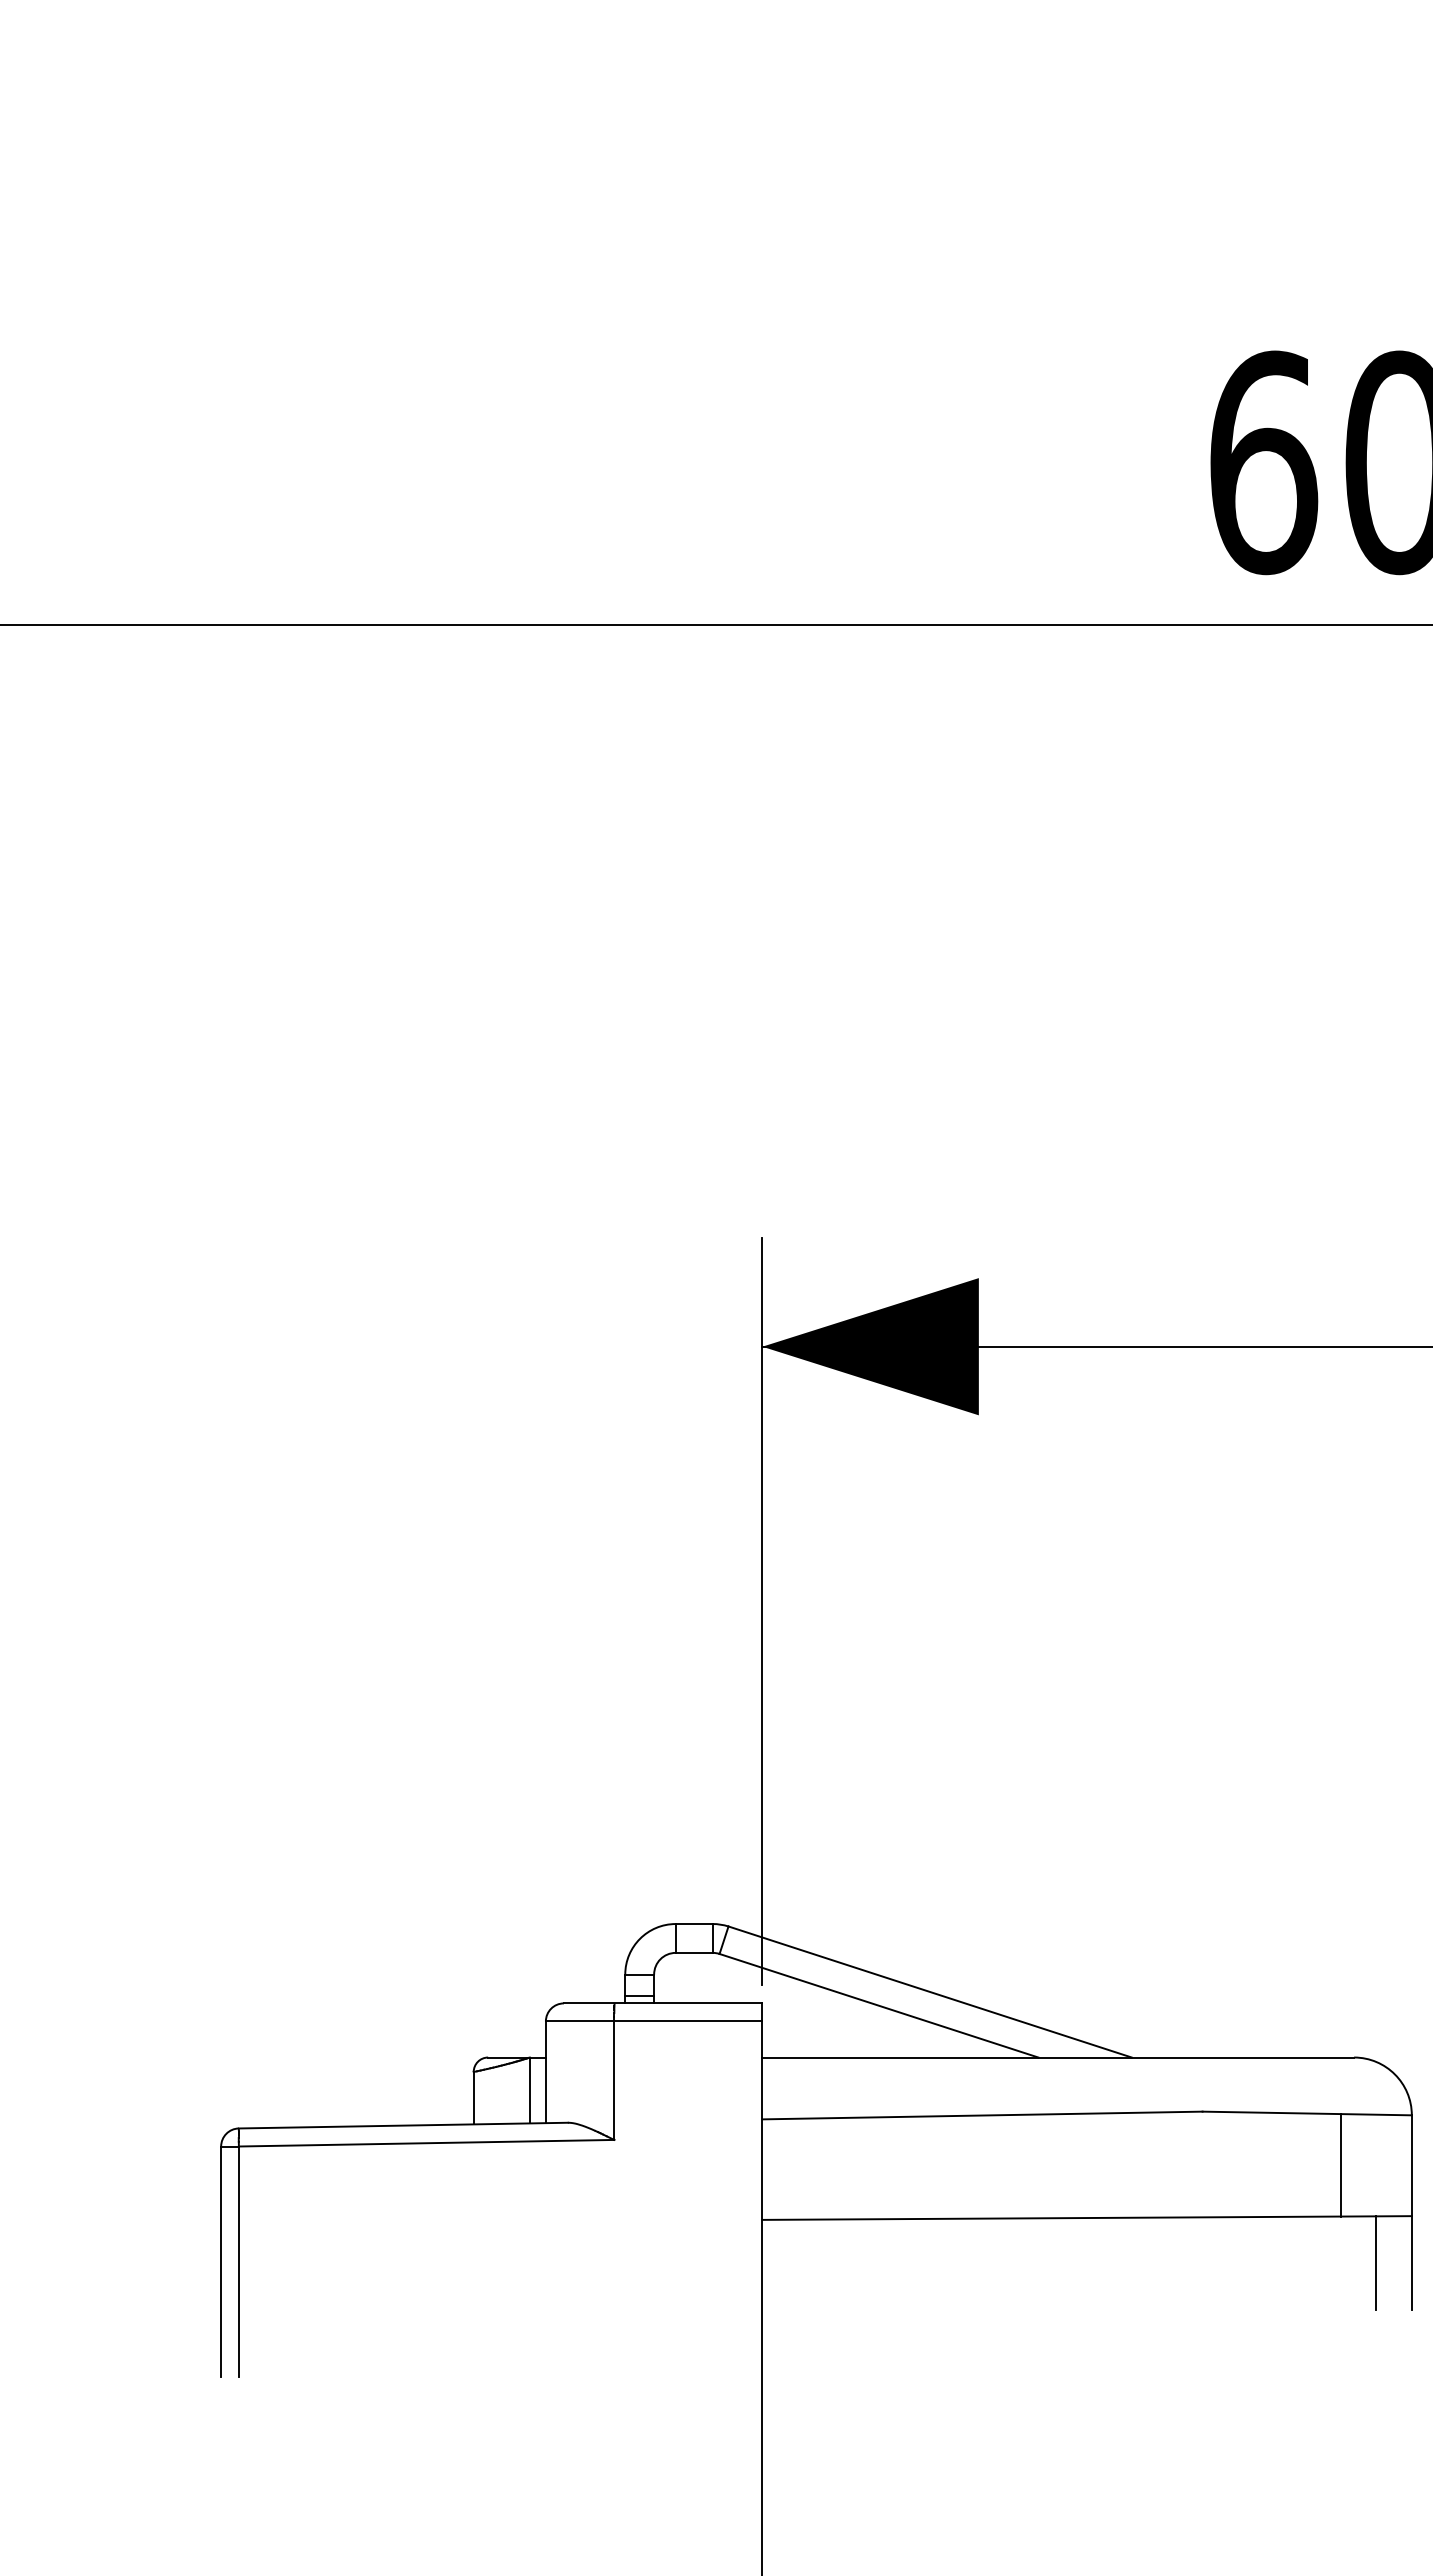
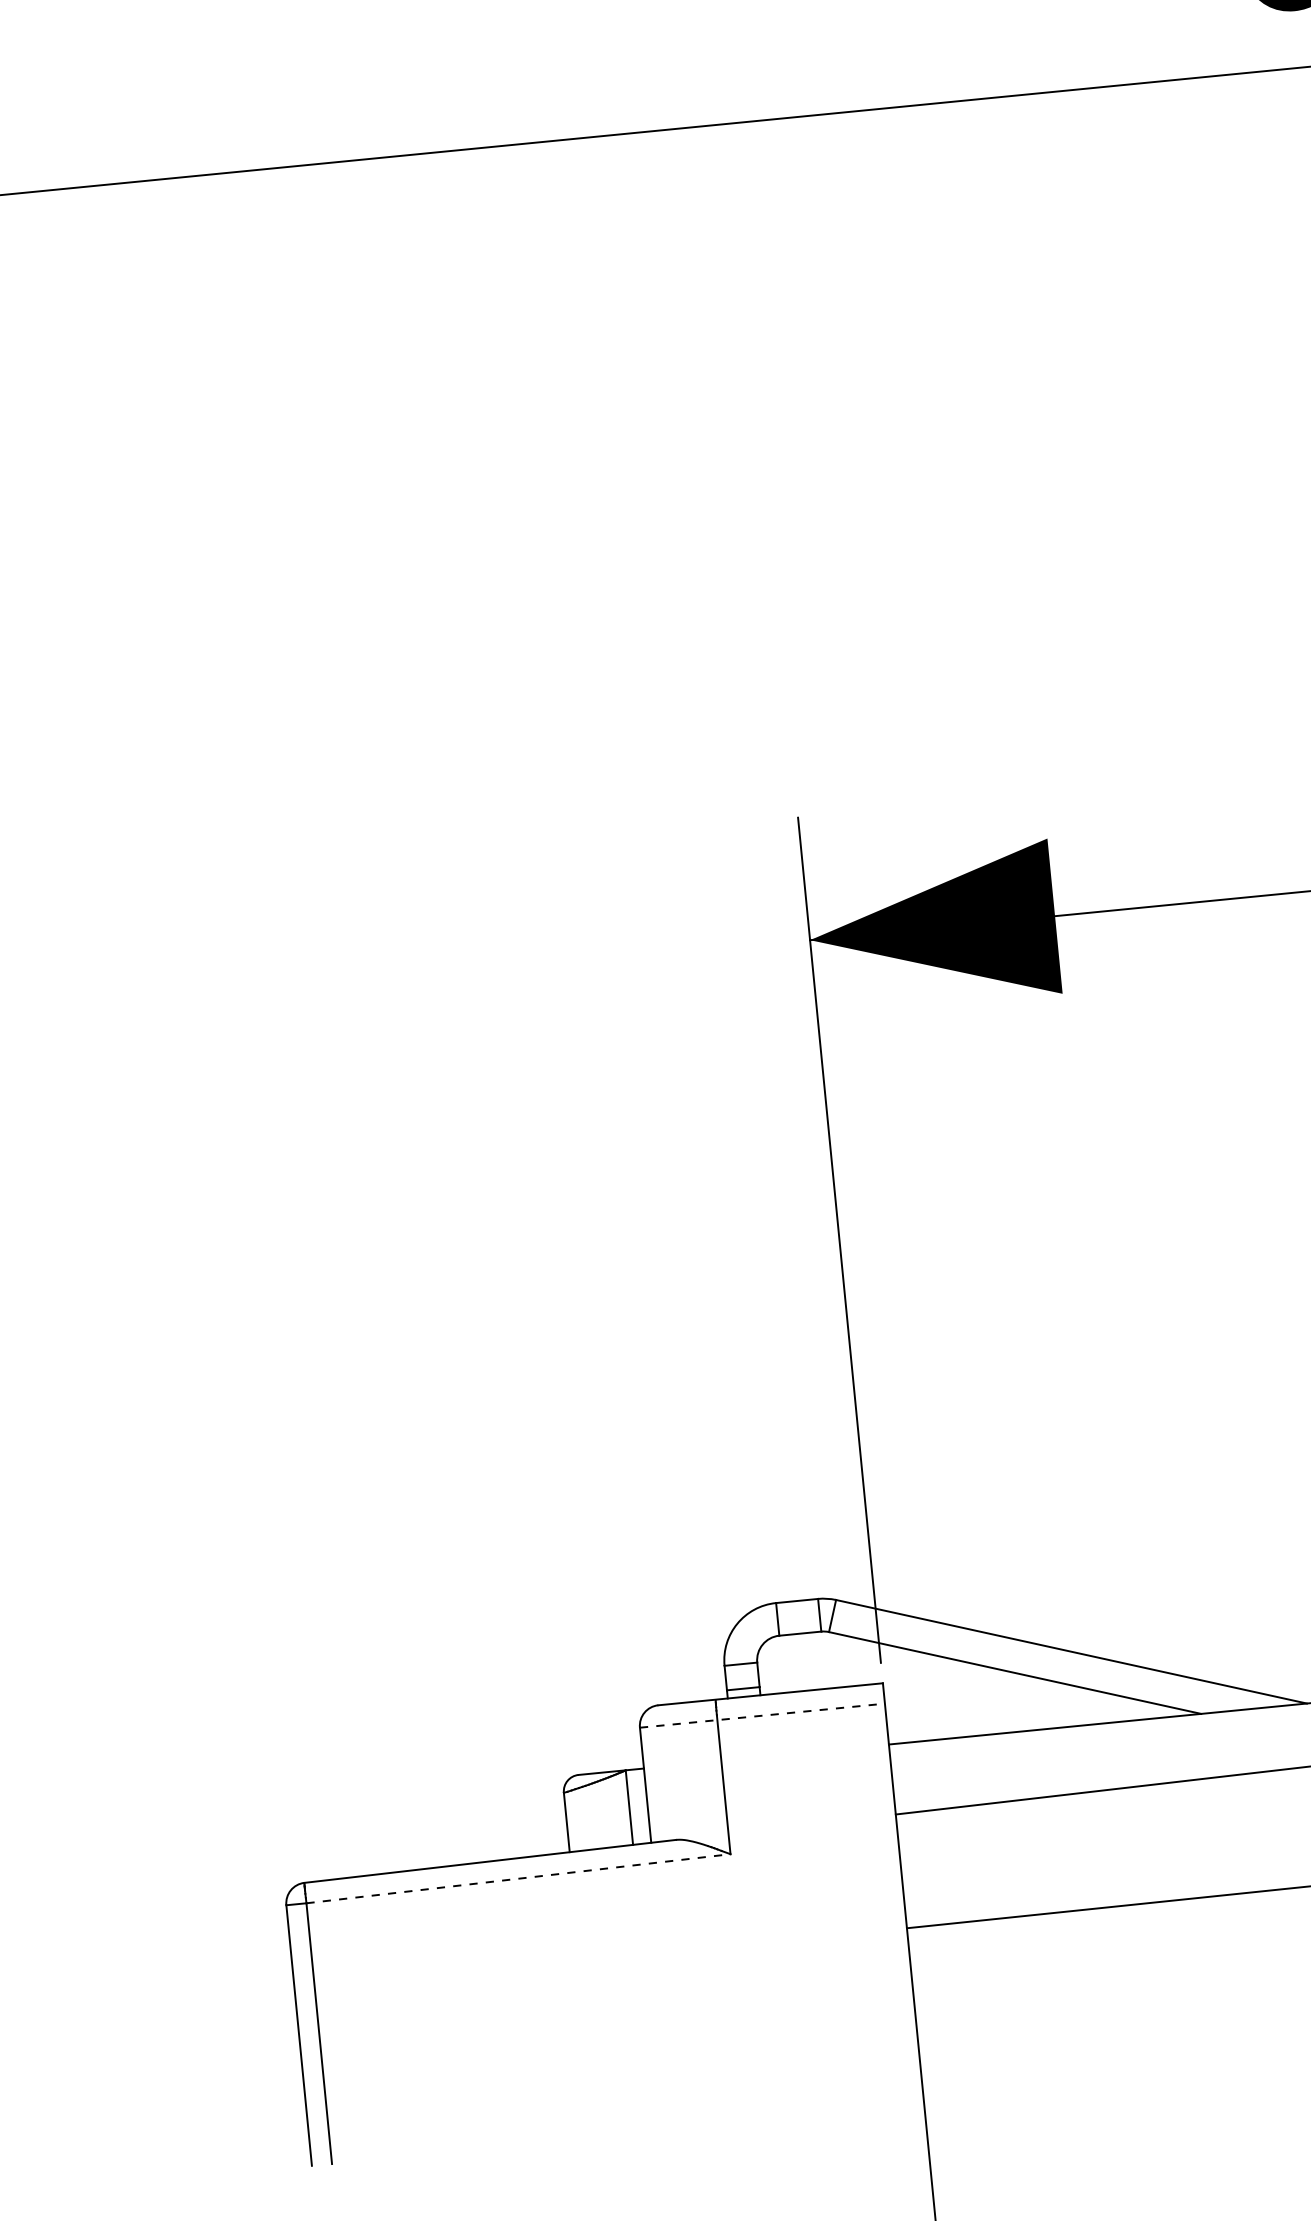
line: (654, 2021) -> (762, 1715), solid -> dashed
line: (426, 2143) -> (518, 1879), solid -> dashed

